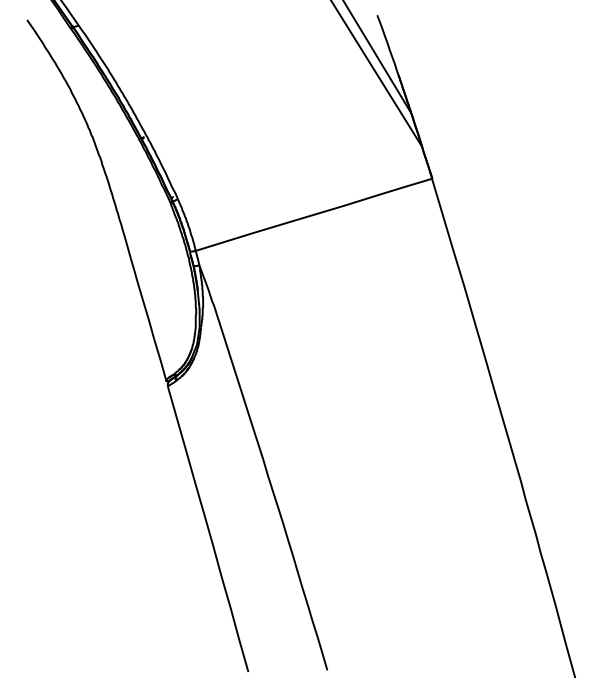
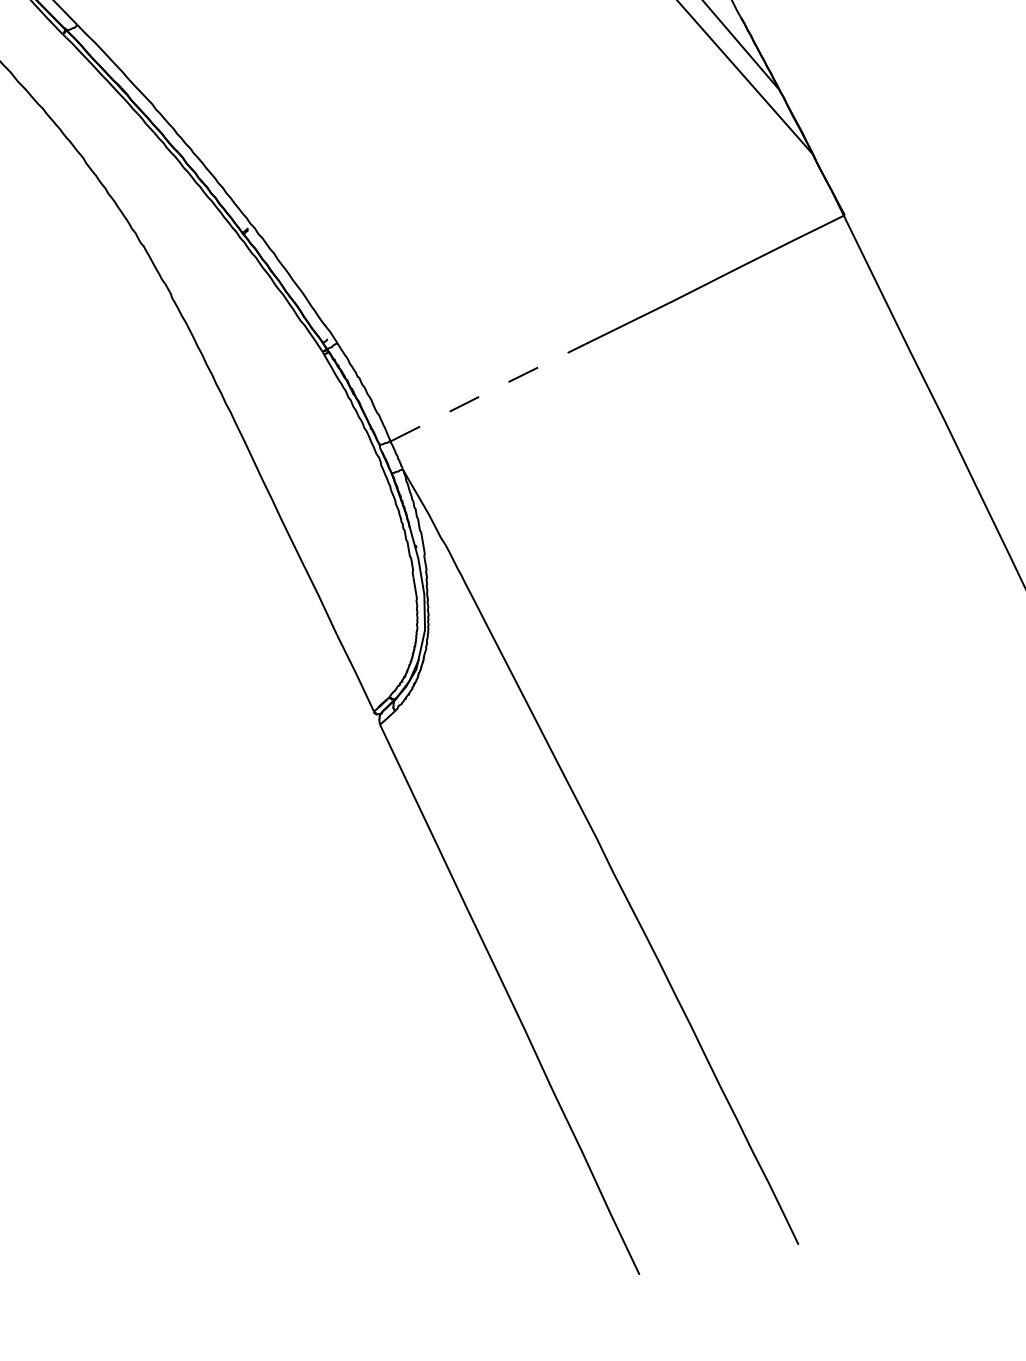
line: (246, 235) -> (488, 393), solid -> dashed

